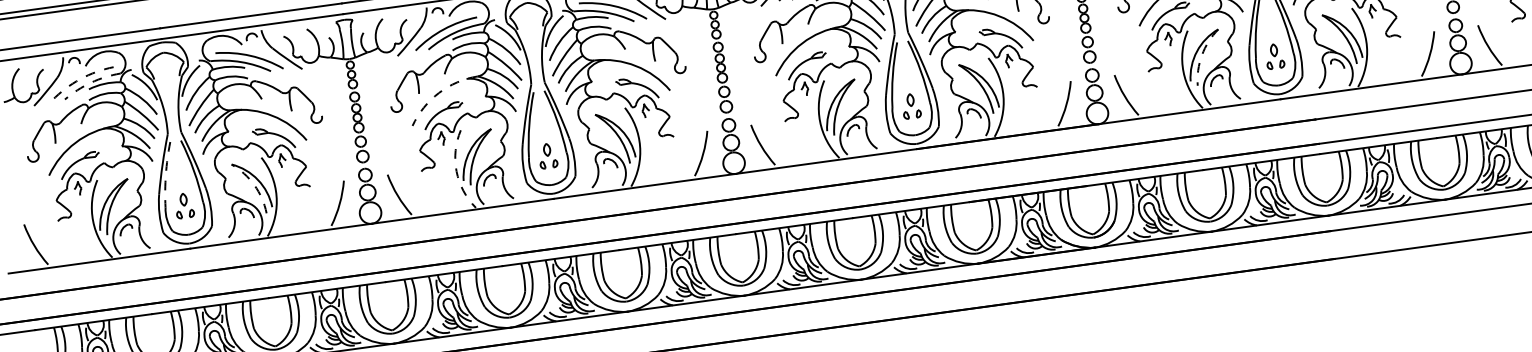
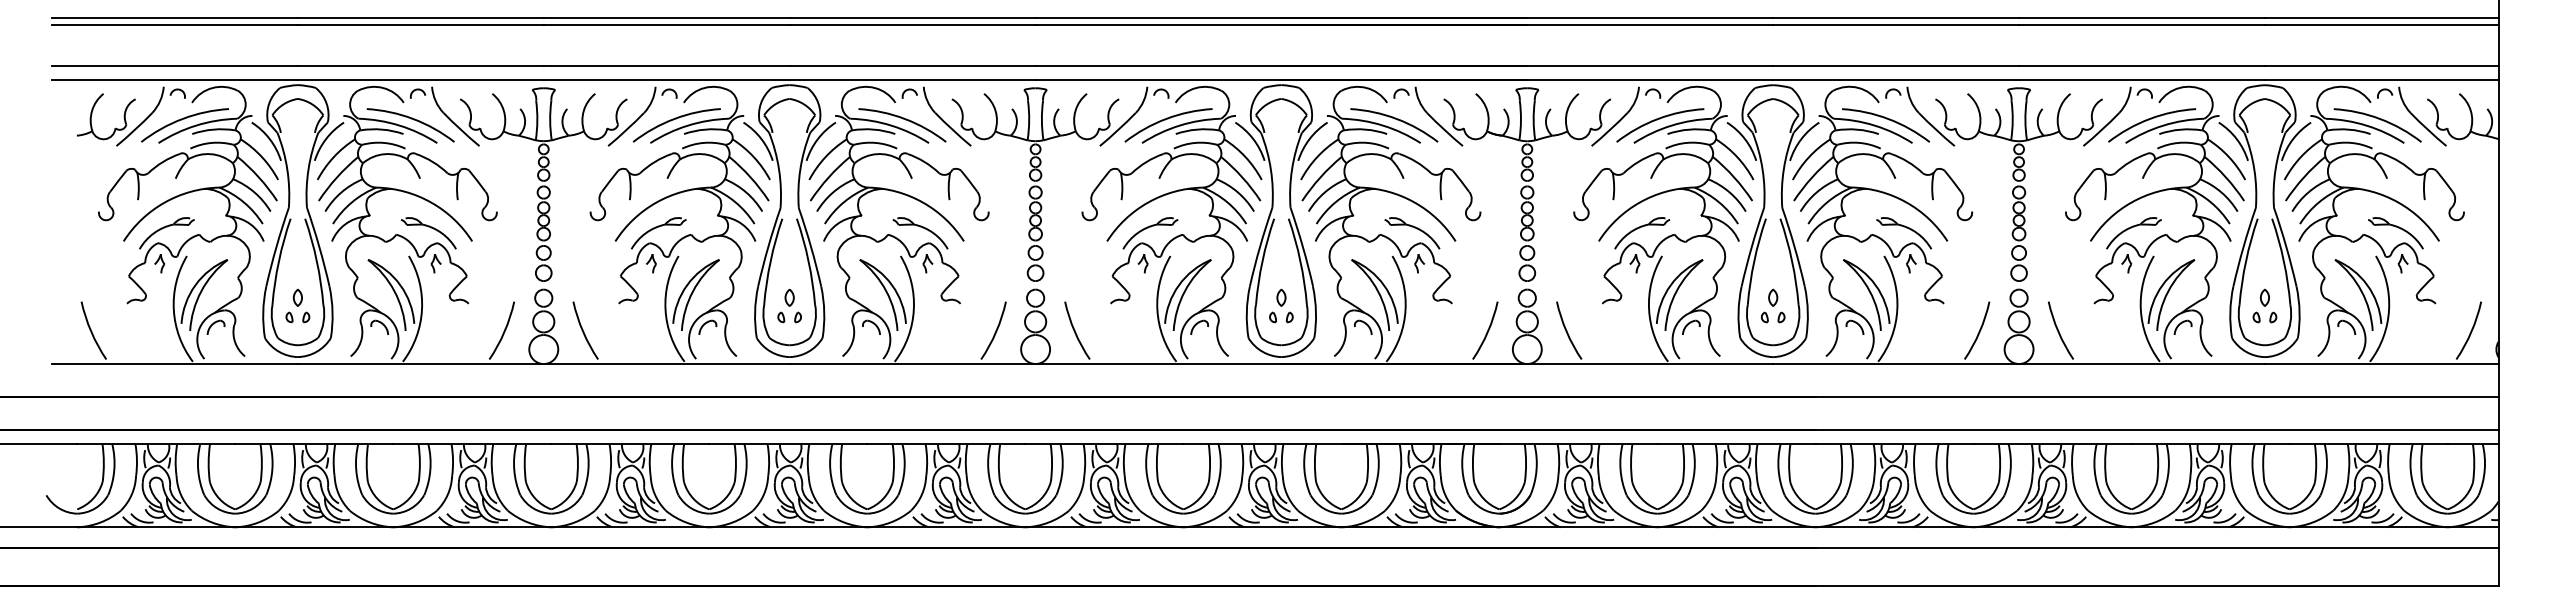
arc: (1201, 55) -> (1676, 291), dashed -> solid
arc: (80, 78) -> (182, 118), dashed -> solid
arc: (91, 82) -> (196, 125), dashed -> solid
arc: (439, 92) -> (656, 202), dashed -> solid
arc: (456, 171) -> (665, 309), dashed -> solid
arc: (165, 174) -> (278, 261), dashed -> solid
arc: (254, 185) -> (394, 291), dashed -> solid

